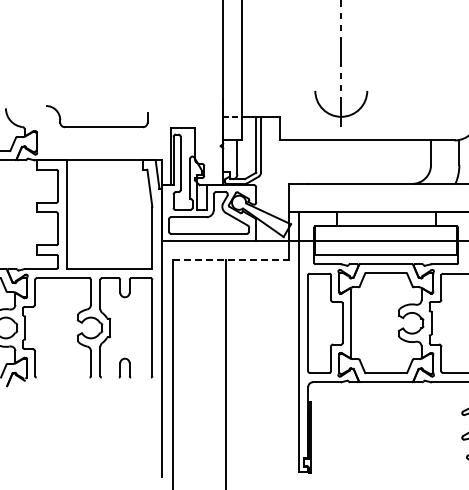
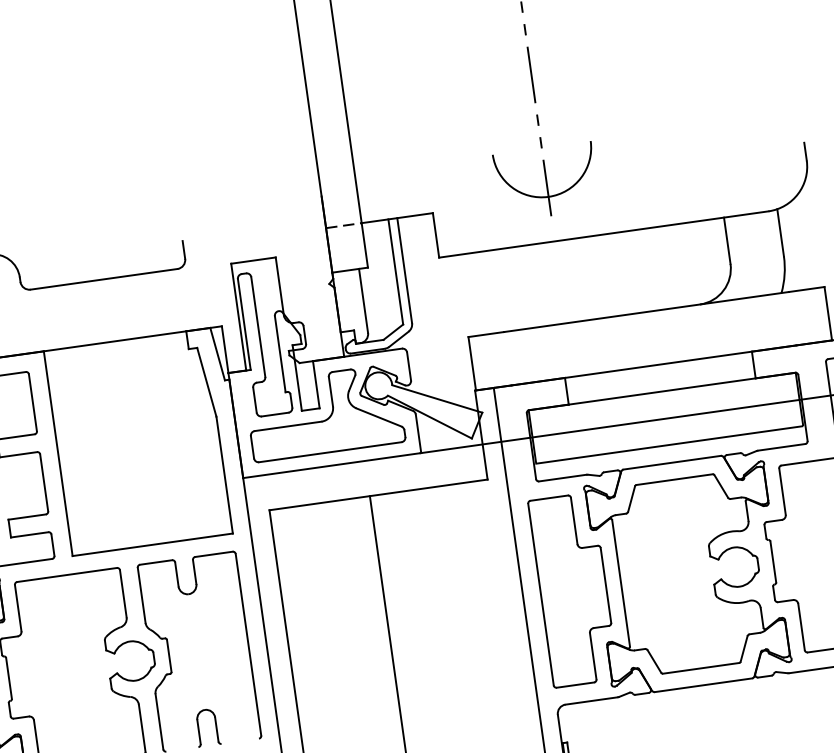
line: (231, 259) -> (379, 494), dashed -> solid

